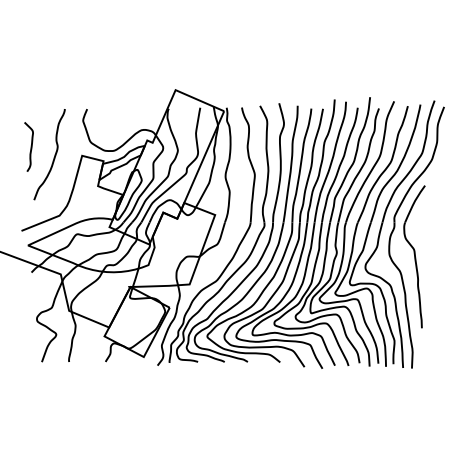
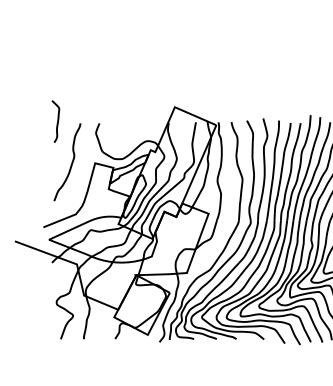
curve: (30, 146) -> (57, 121), moved

